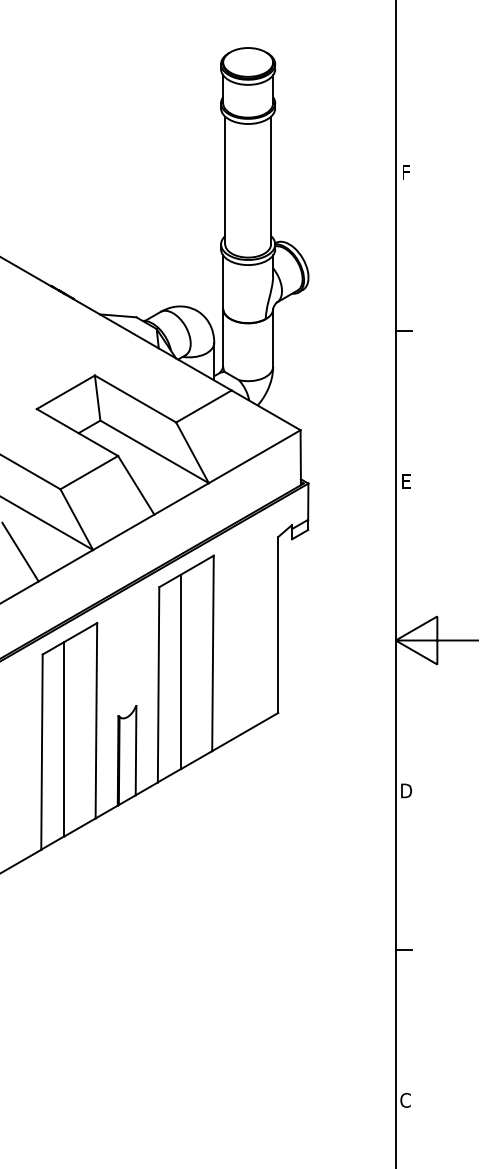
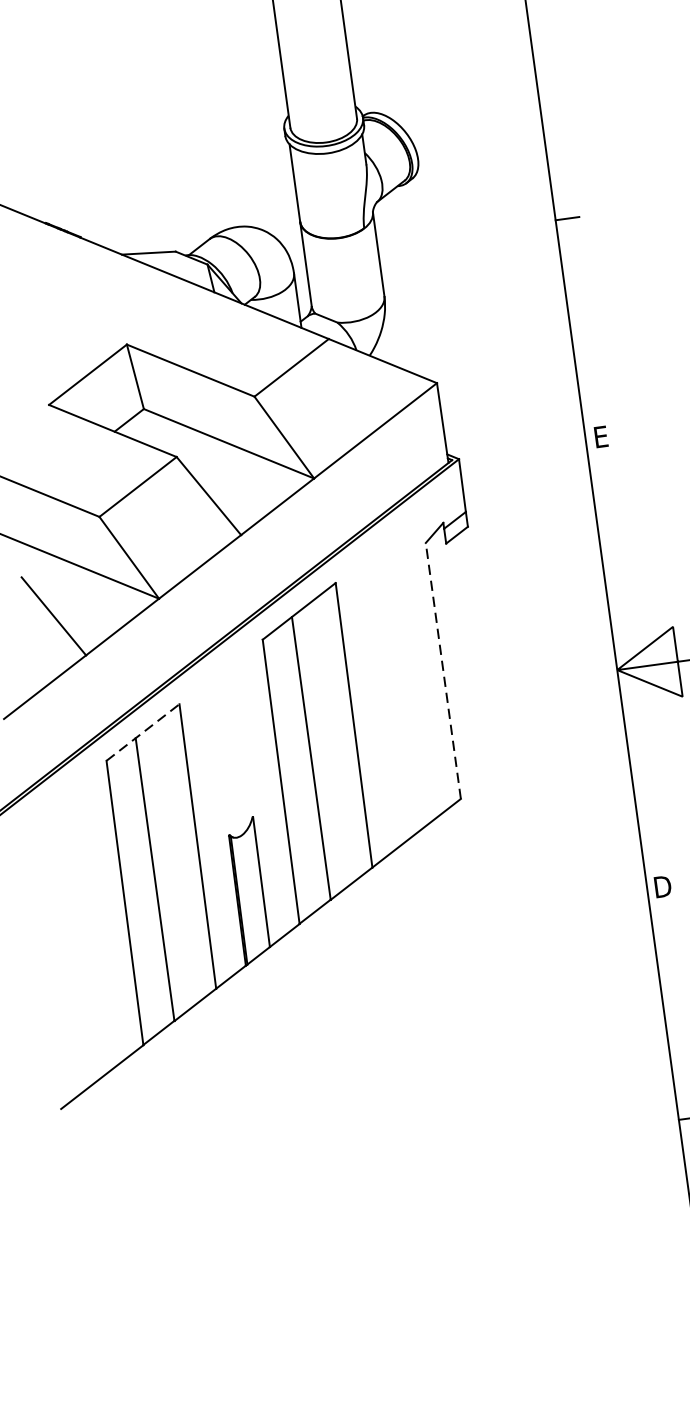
line: (278, 625) -> (443, 671), solid -> dashed
line: (70, 638) -> (143, 731), solid -> dashed

